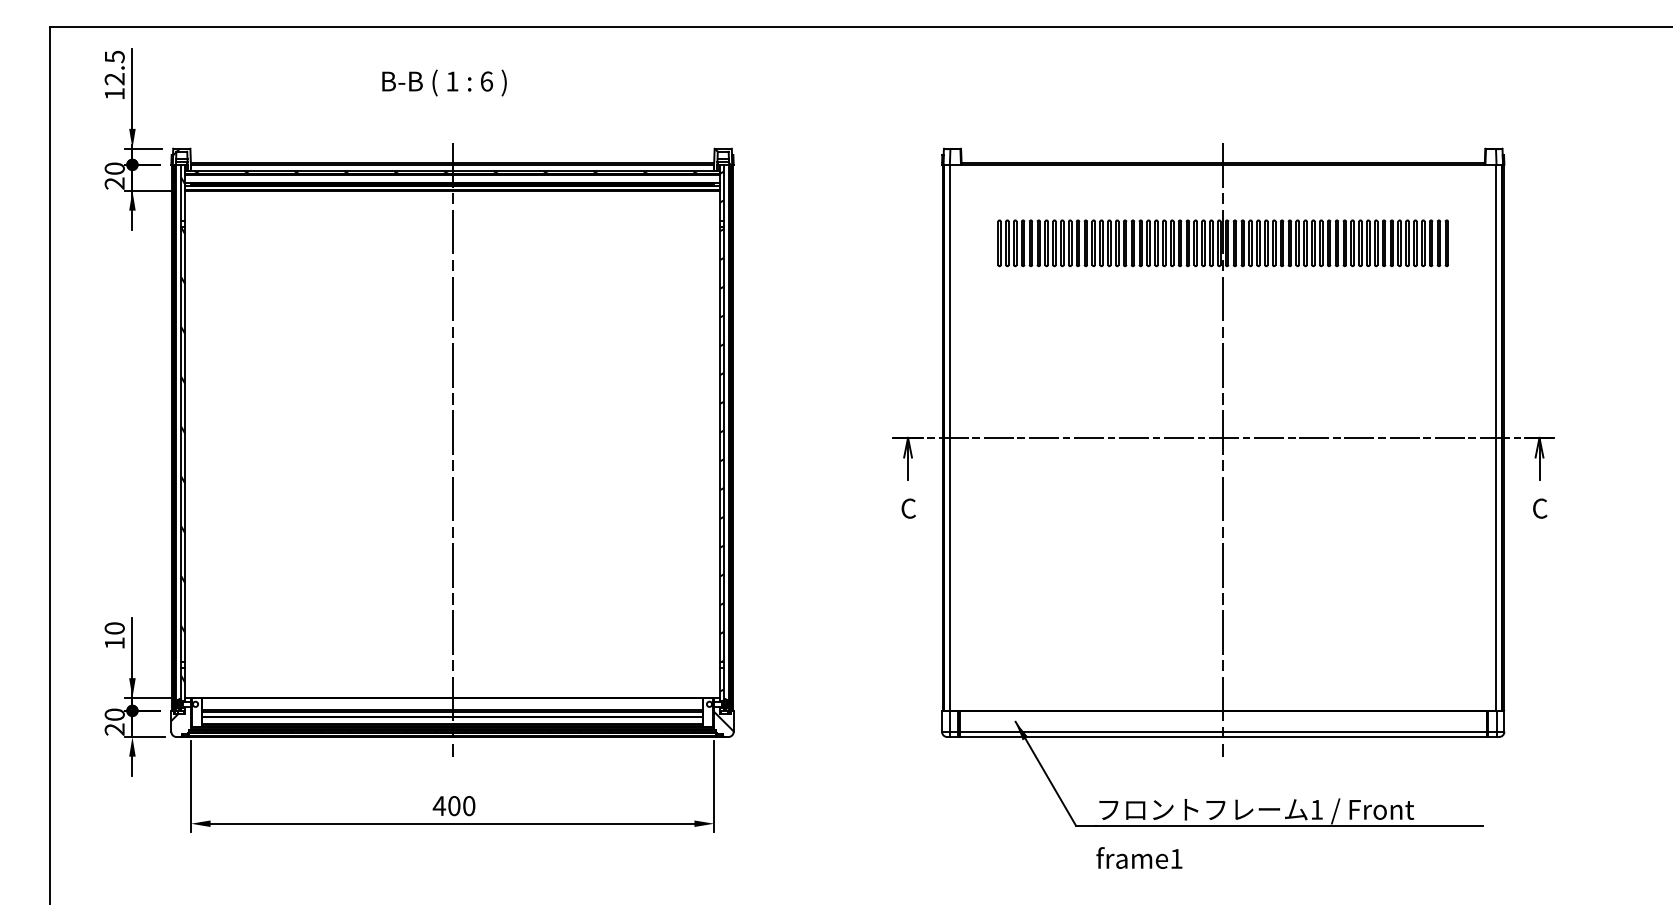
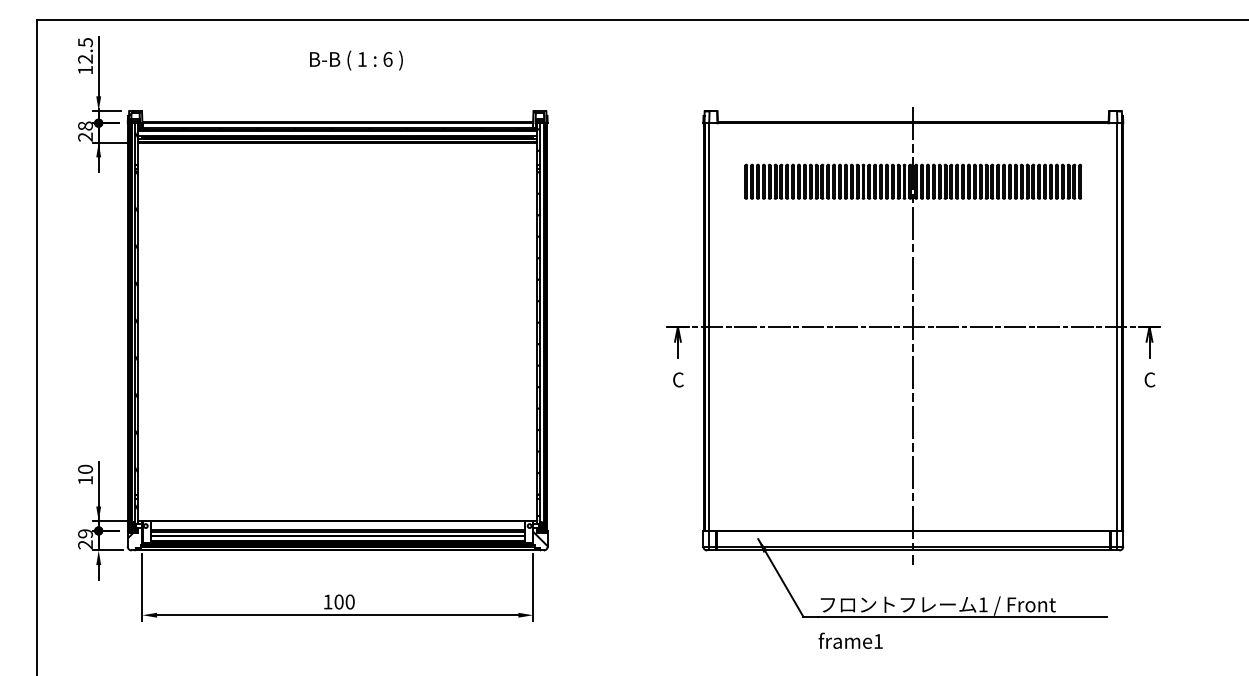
text: (444, 82) -> (356, 60), moved
text: (114, 168) -> (85, 125), 20 -> 28
line: (452, 449) -> (337, 335), removed
text: (114, 714) -> (85, 533), 20 -> 29
text: (439, 805) -> (328, 601), 400 -> 100

